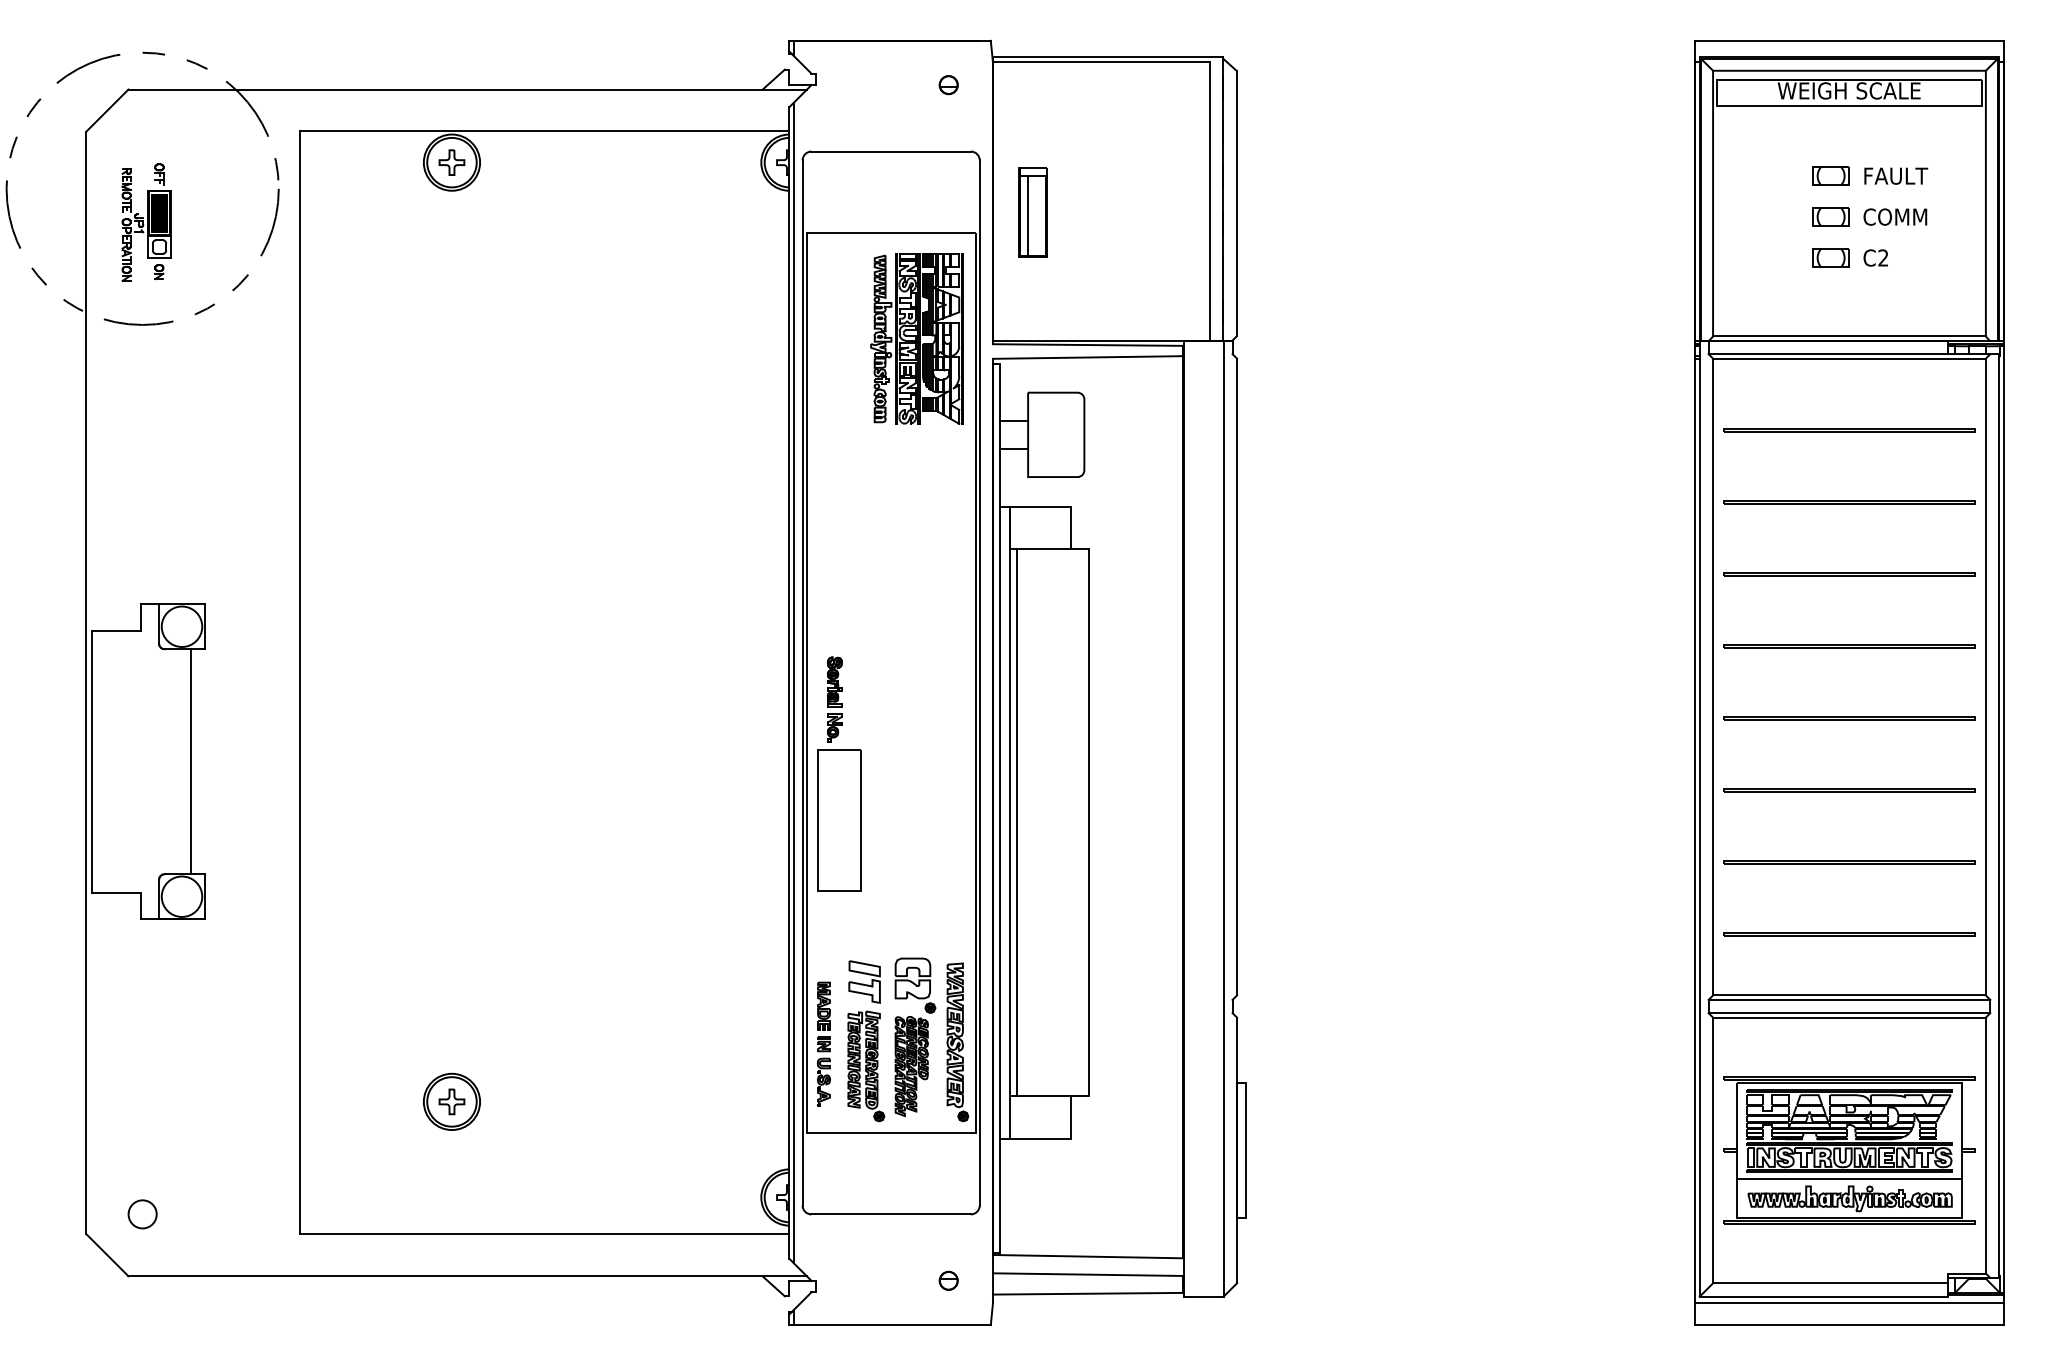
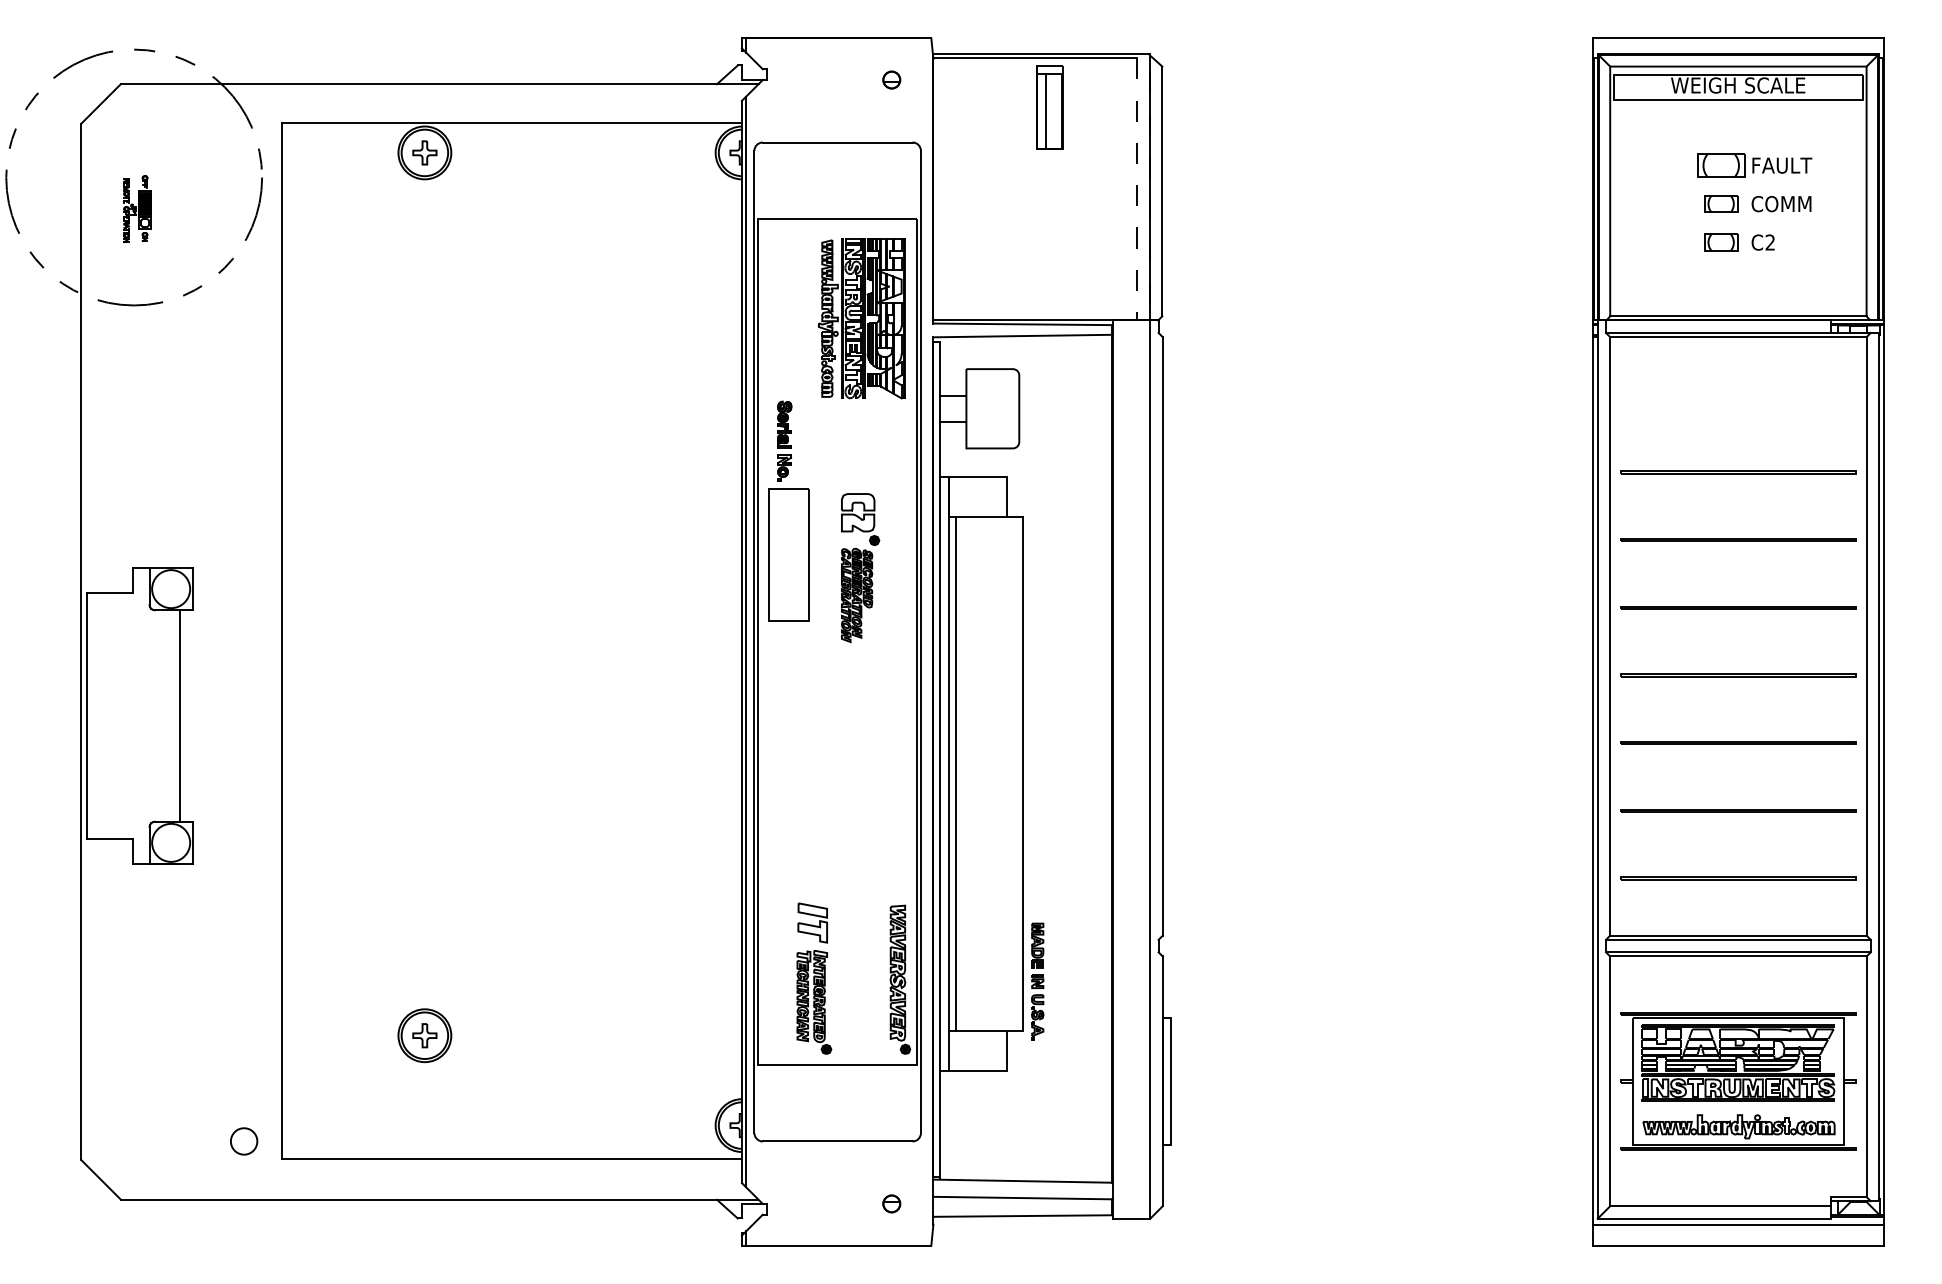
part: (1830, 175) -> (1720, 165), size x1.4
line: (1210, 201) -> (1137, 189), solid -> dashed
part: (1032, 212) -> (1049, 107), moved
part: (146, 222) -> (137, 209), size x0.6
line: (1849, 429) -> (1738, 403), removed
part: (839, 773) -> (789, 510), moved
part: (915, 1037) -> (860, 568), moved
part: (823, 1043) -> (1037, 980), moved
line: (1848, 1178) -> (1737, 1107), removed
circle: (142, 1214) -> (243, 1141), moved

